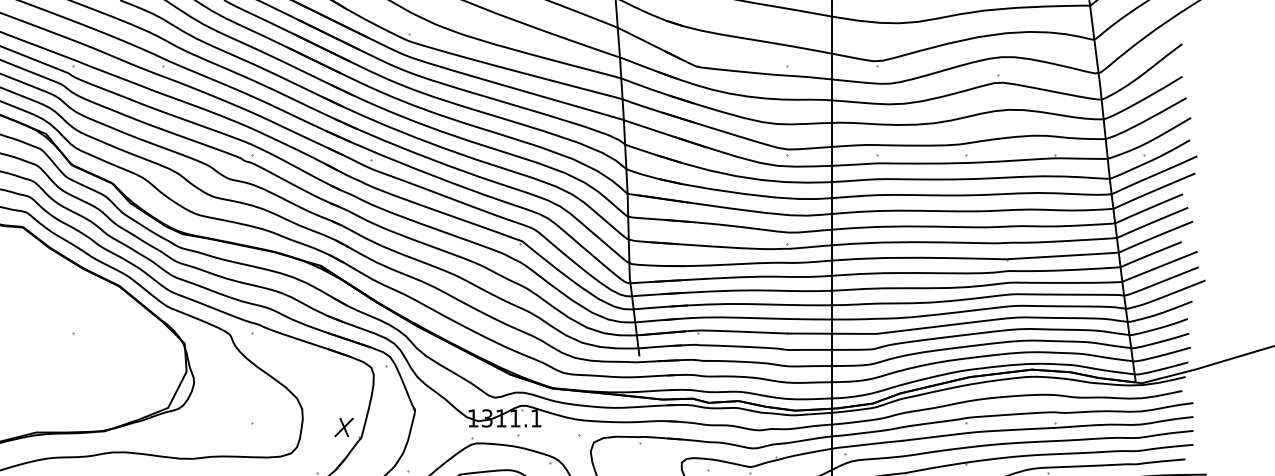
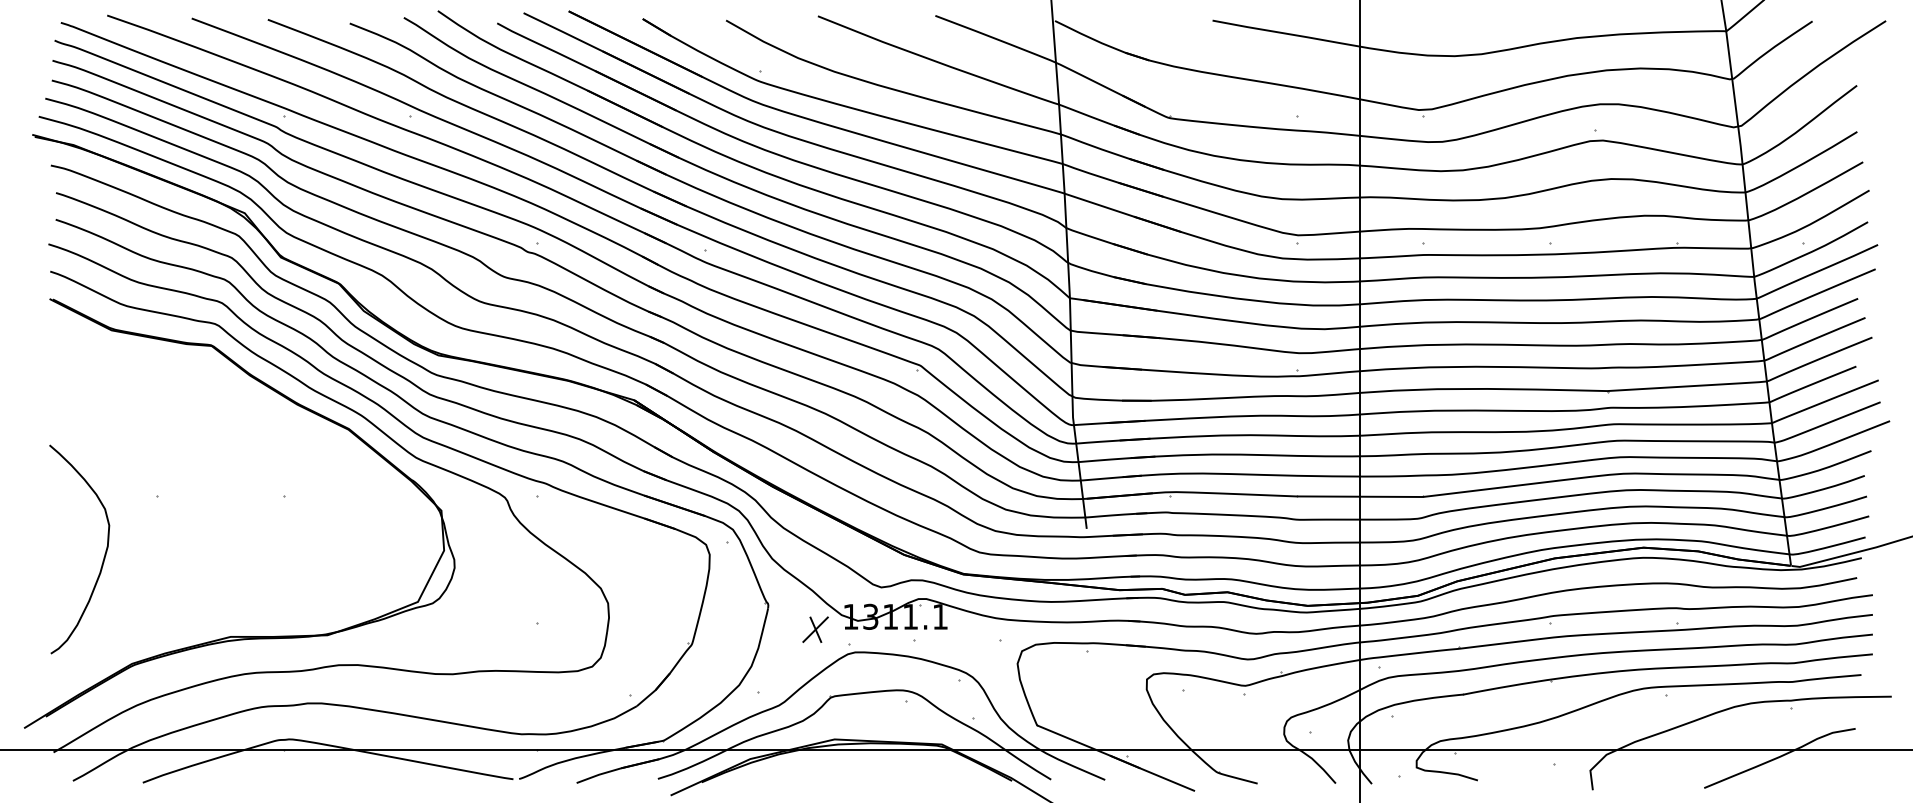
part: (344, 427) -> (815, 629), moved

